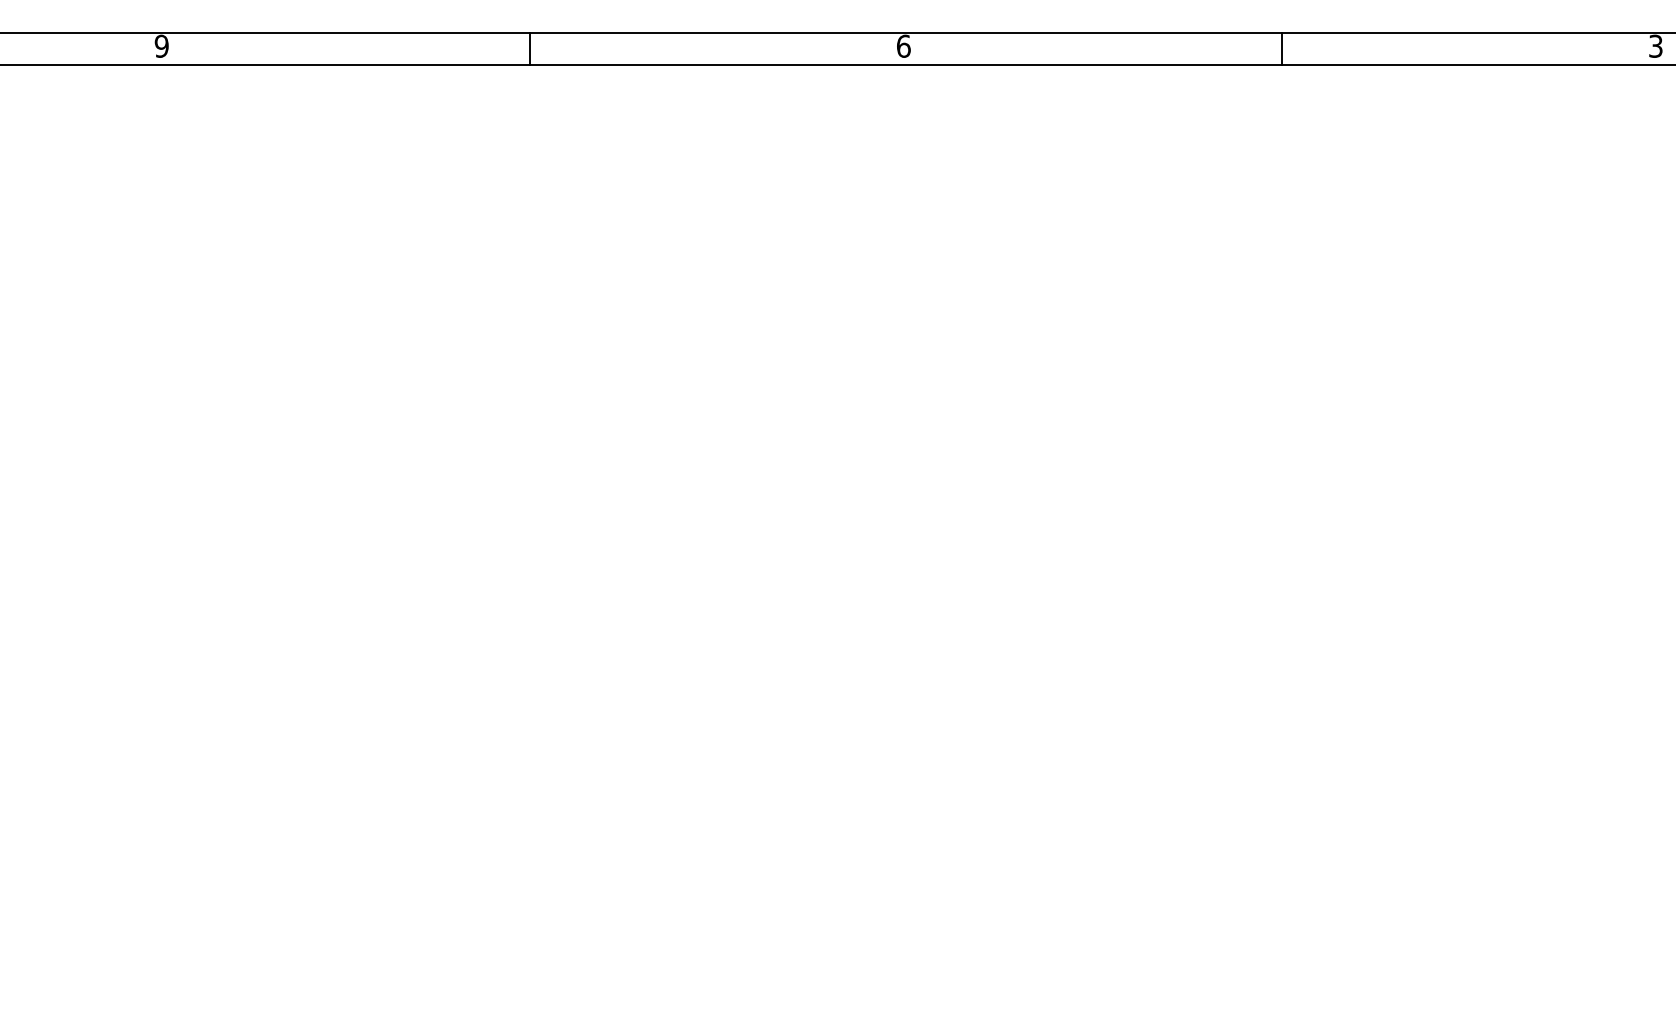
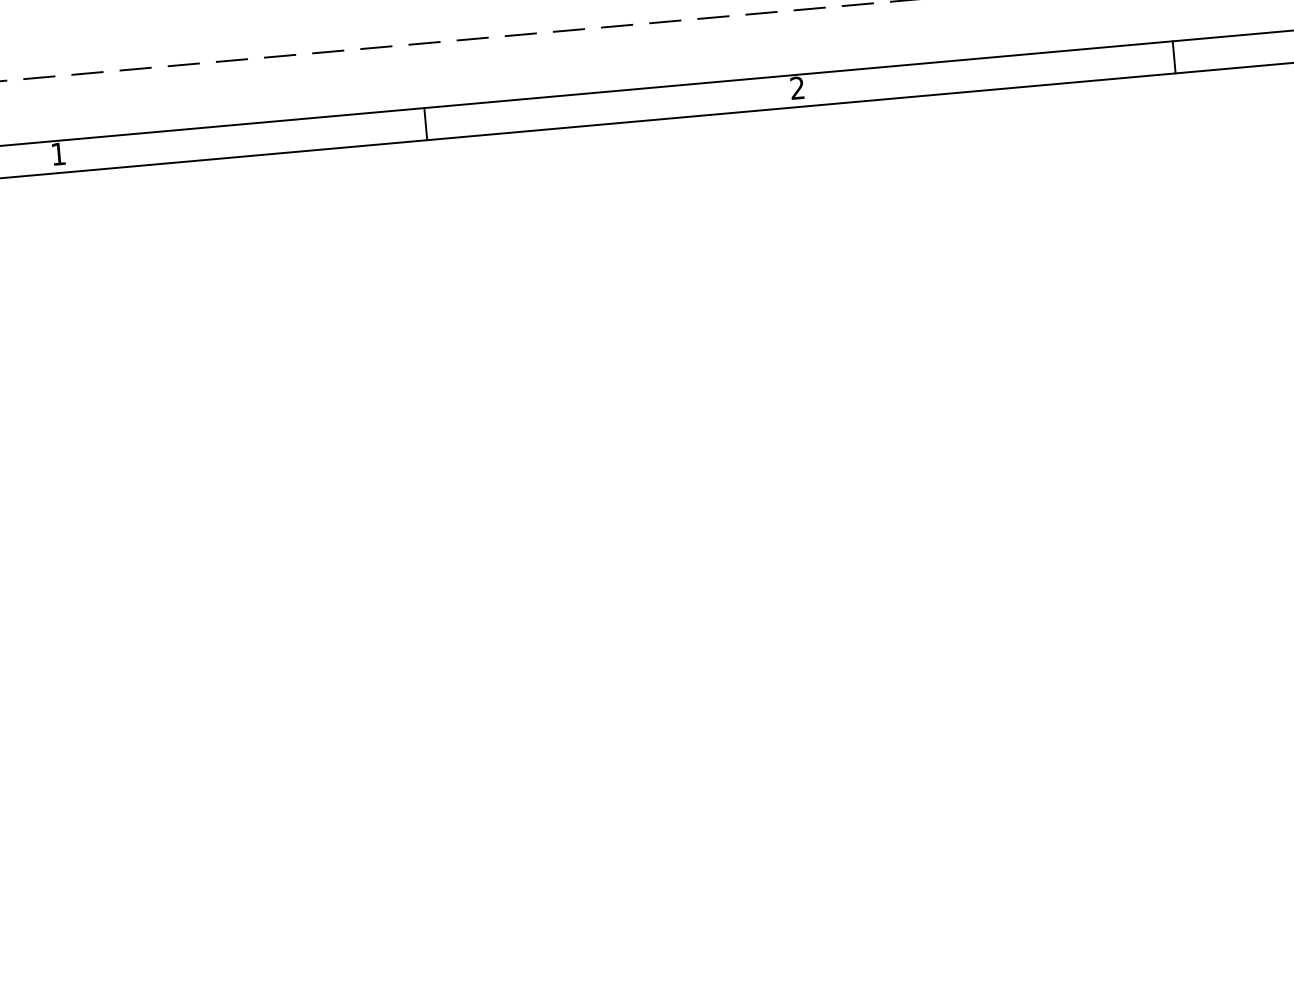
text: (161, 45) -> (58, 153), 9 -> 1
text: (903, 45) -> (797, 87), 6 -> 2

